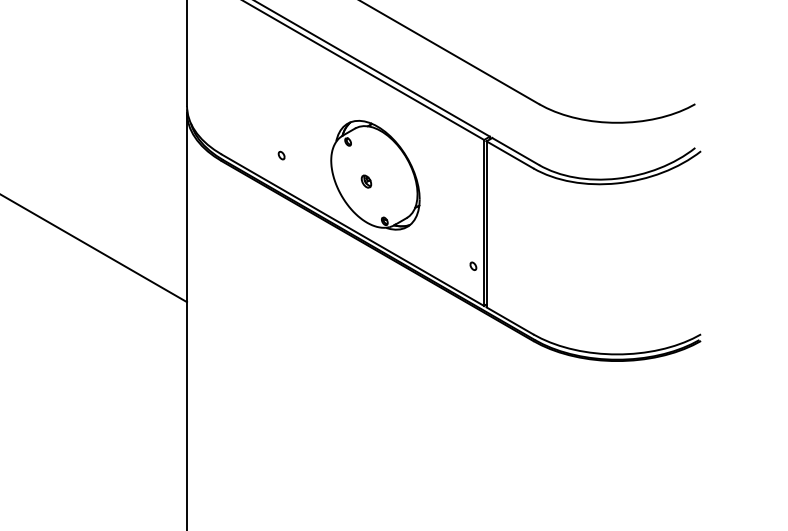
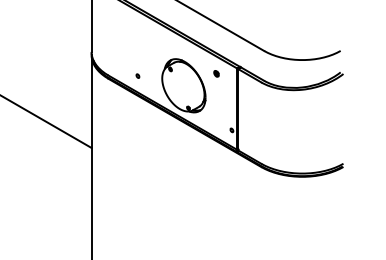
part: (366, 180) -> (216, 73), moved

